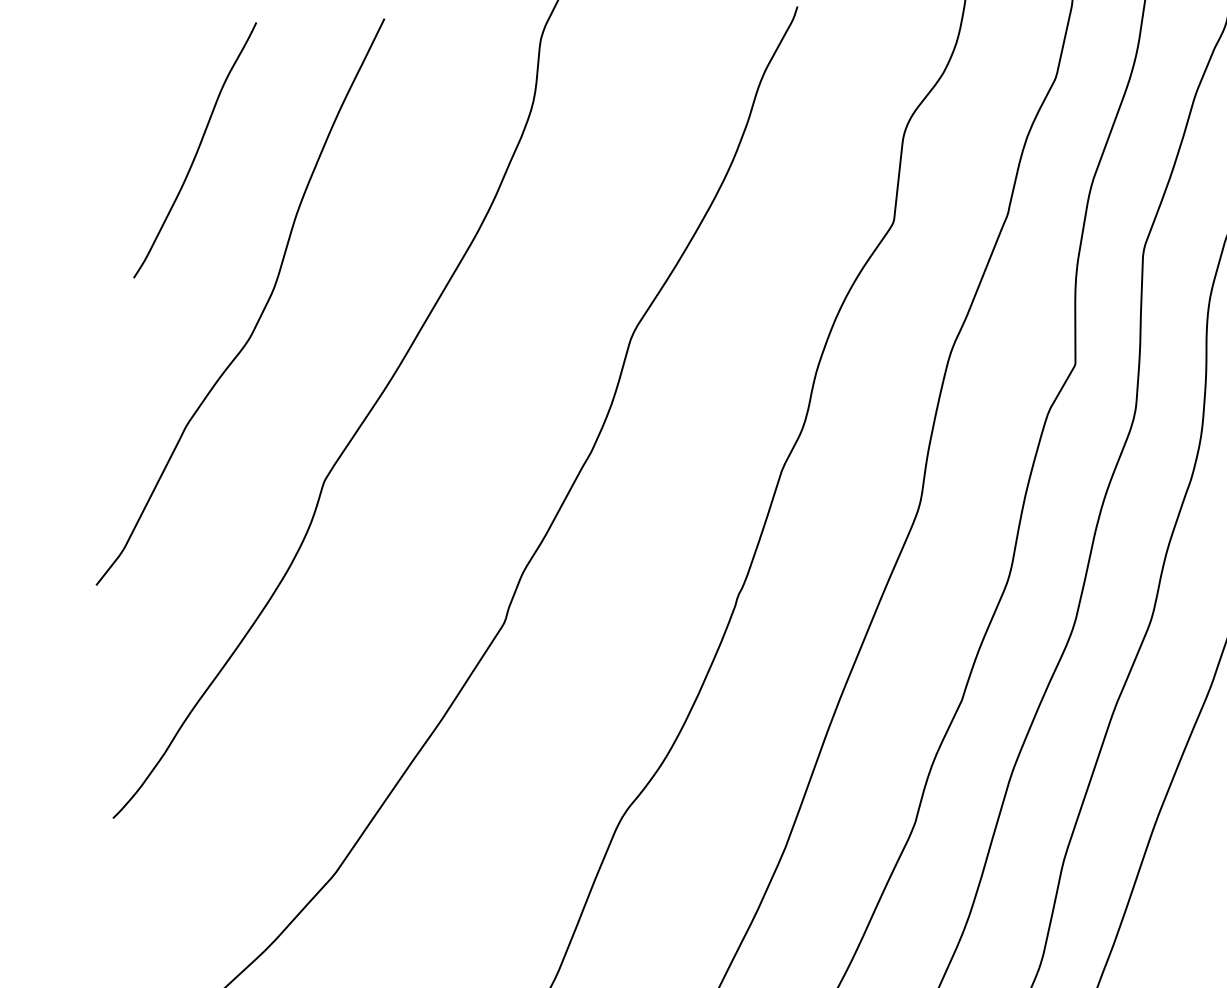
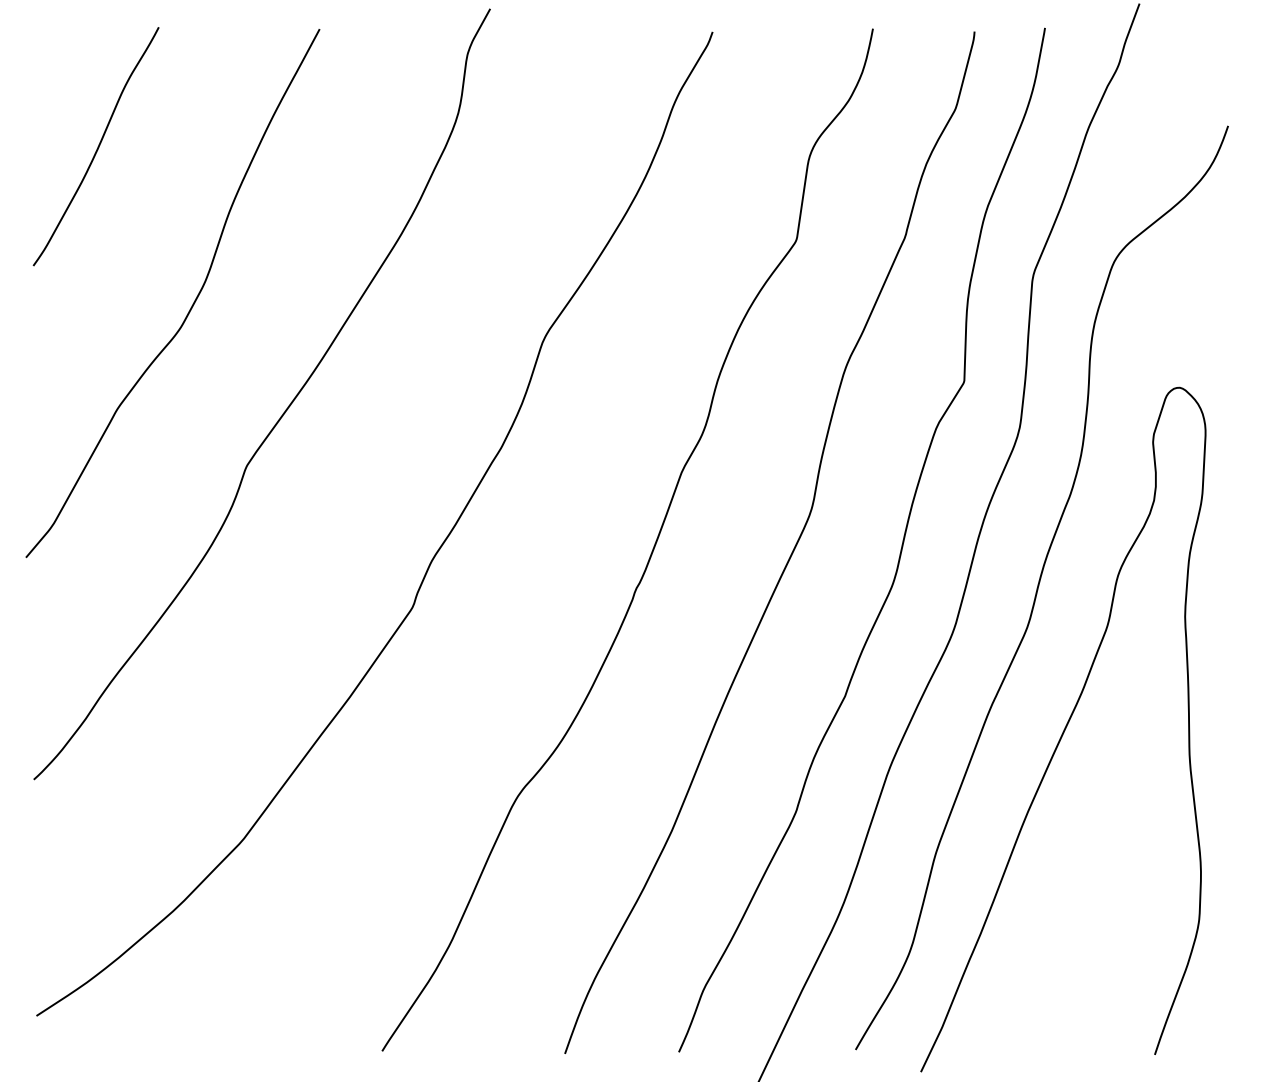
curve: (196, 150) -> (97, 146), moved

